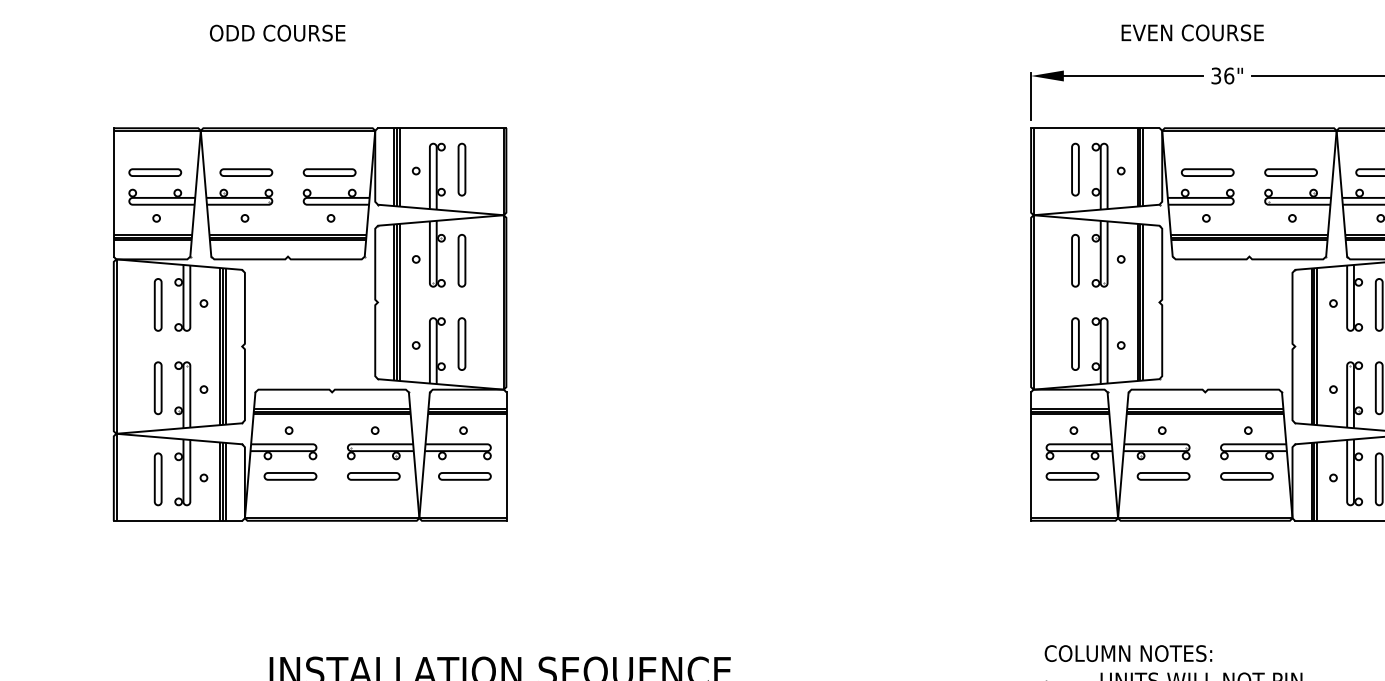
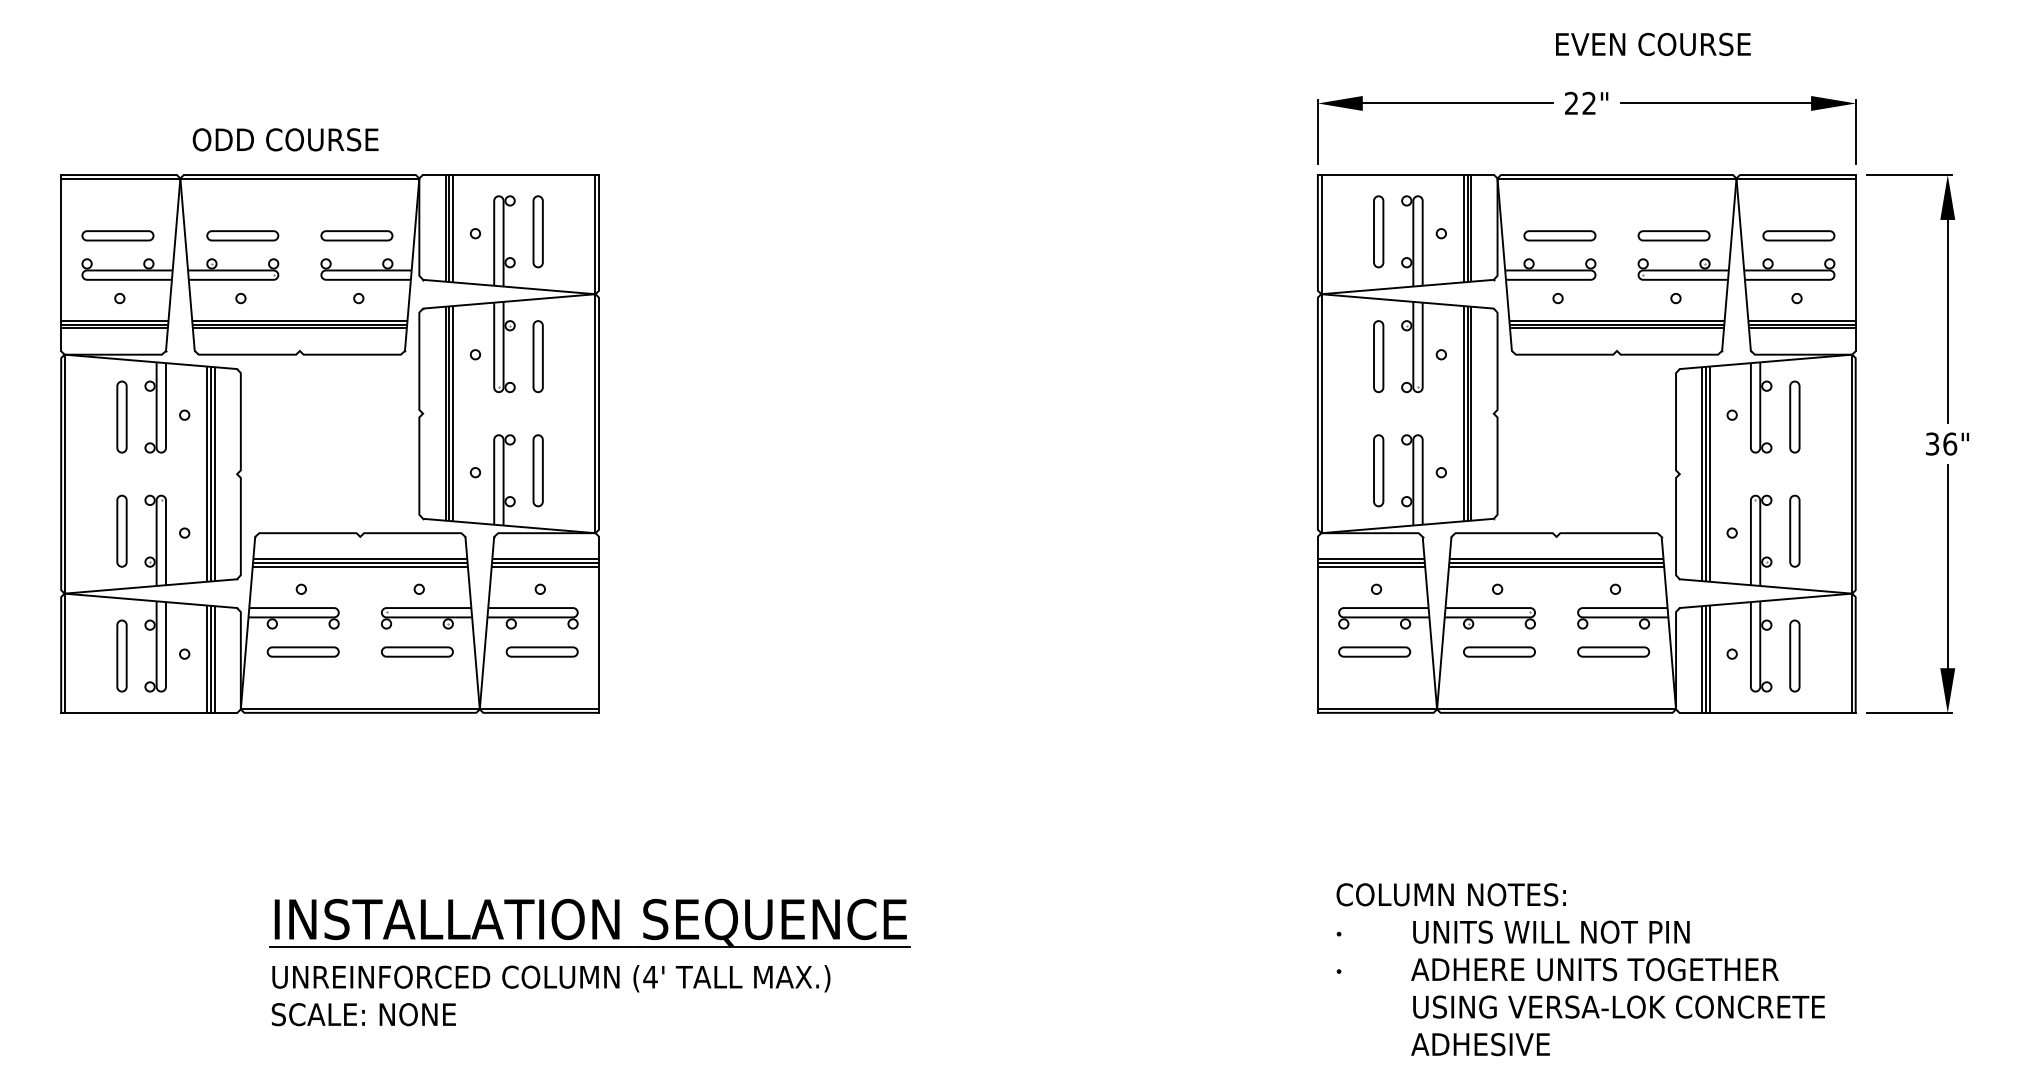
text: (277, 32) -> (285, 139), moved
text: (1192, 32) -> (1653, 43), moved
text: (1222, 76) -> (1580, 103), 36" -> 22"

